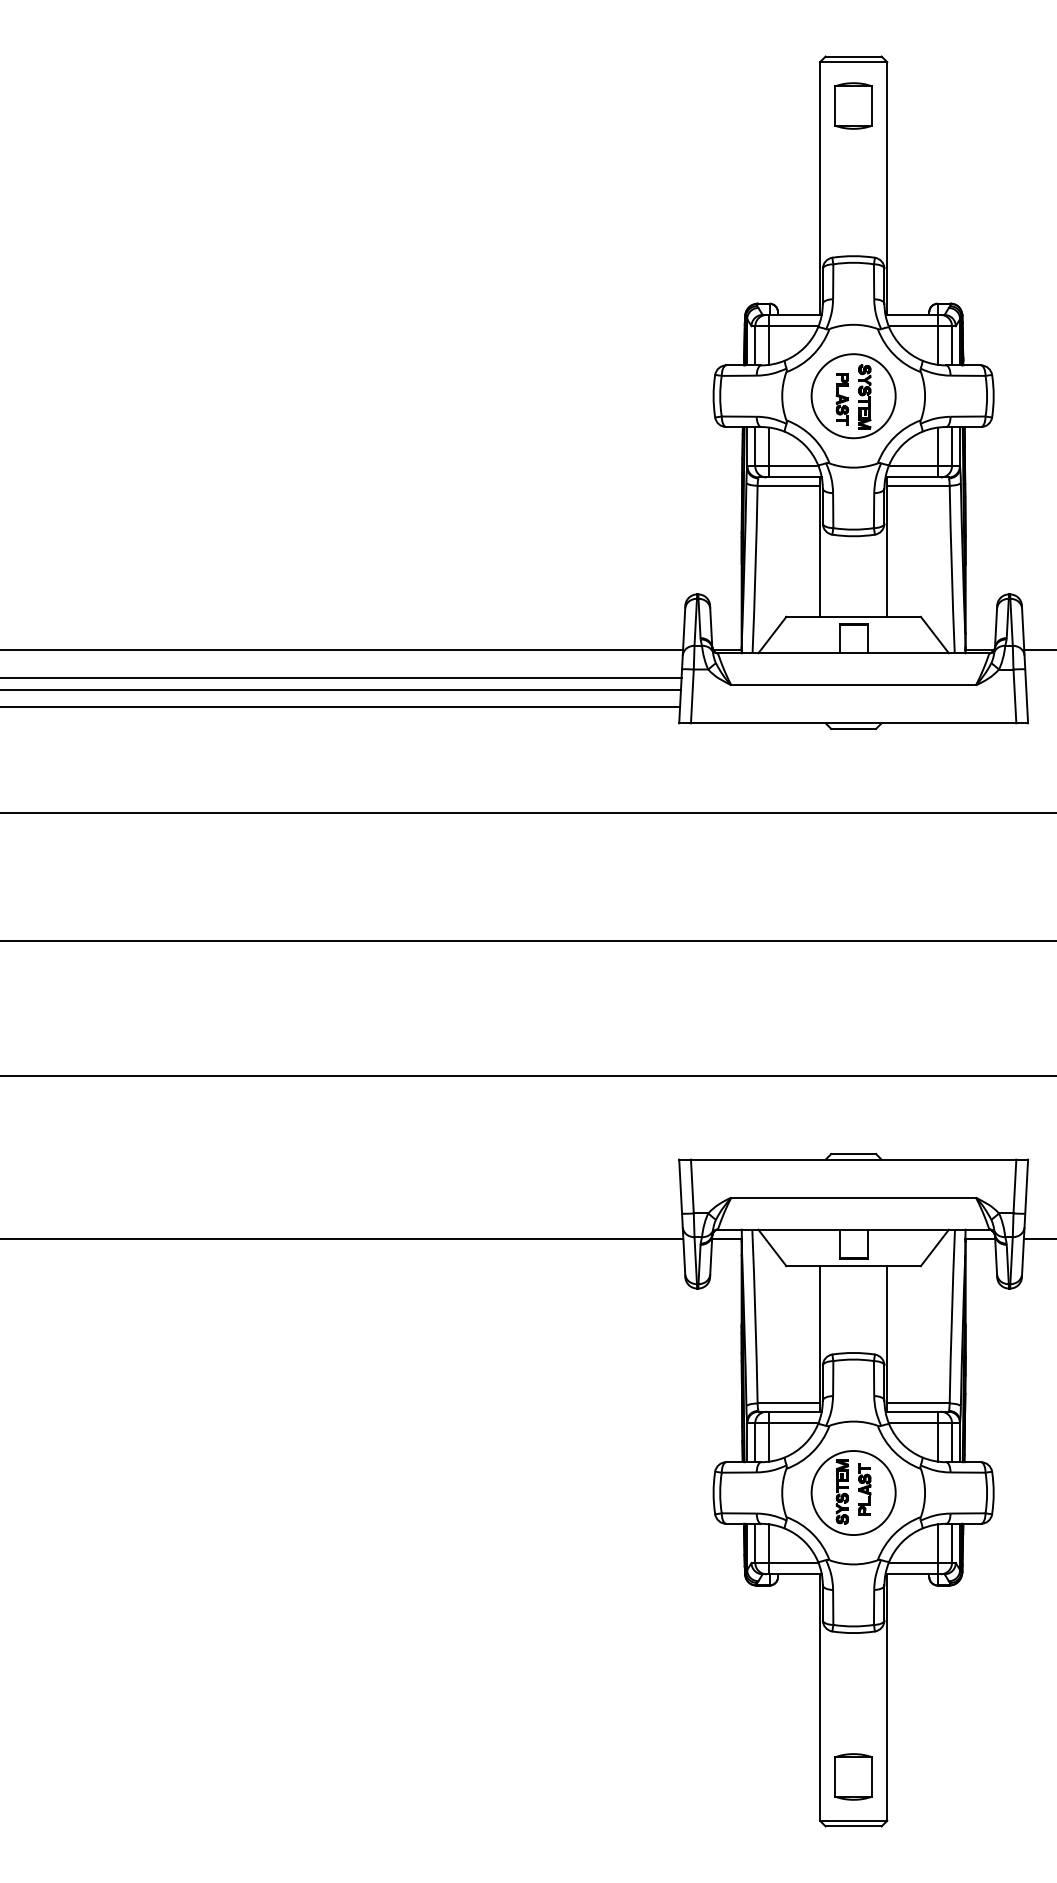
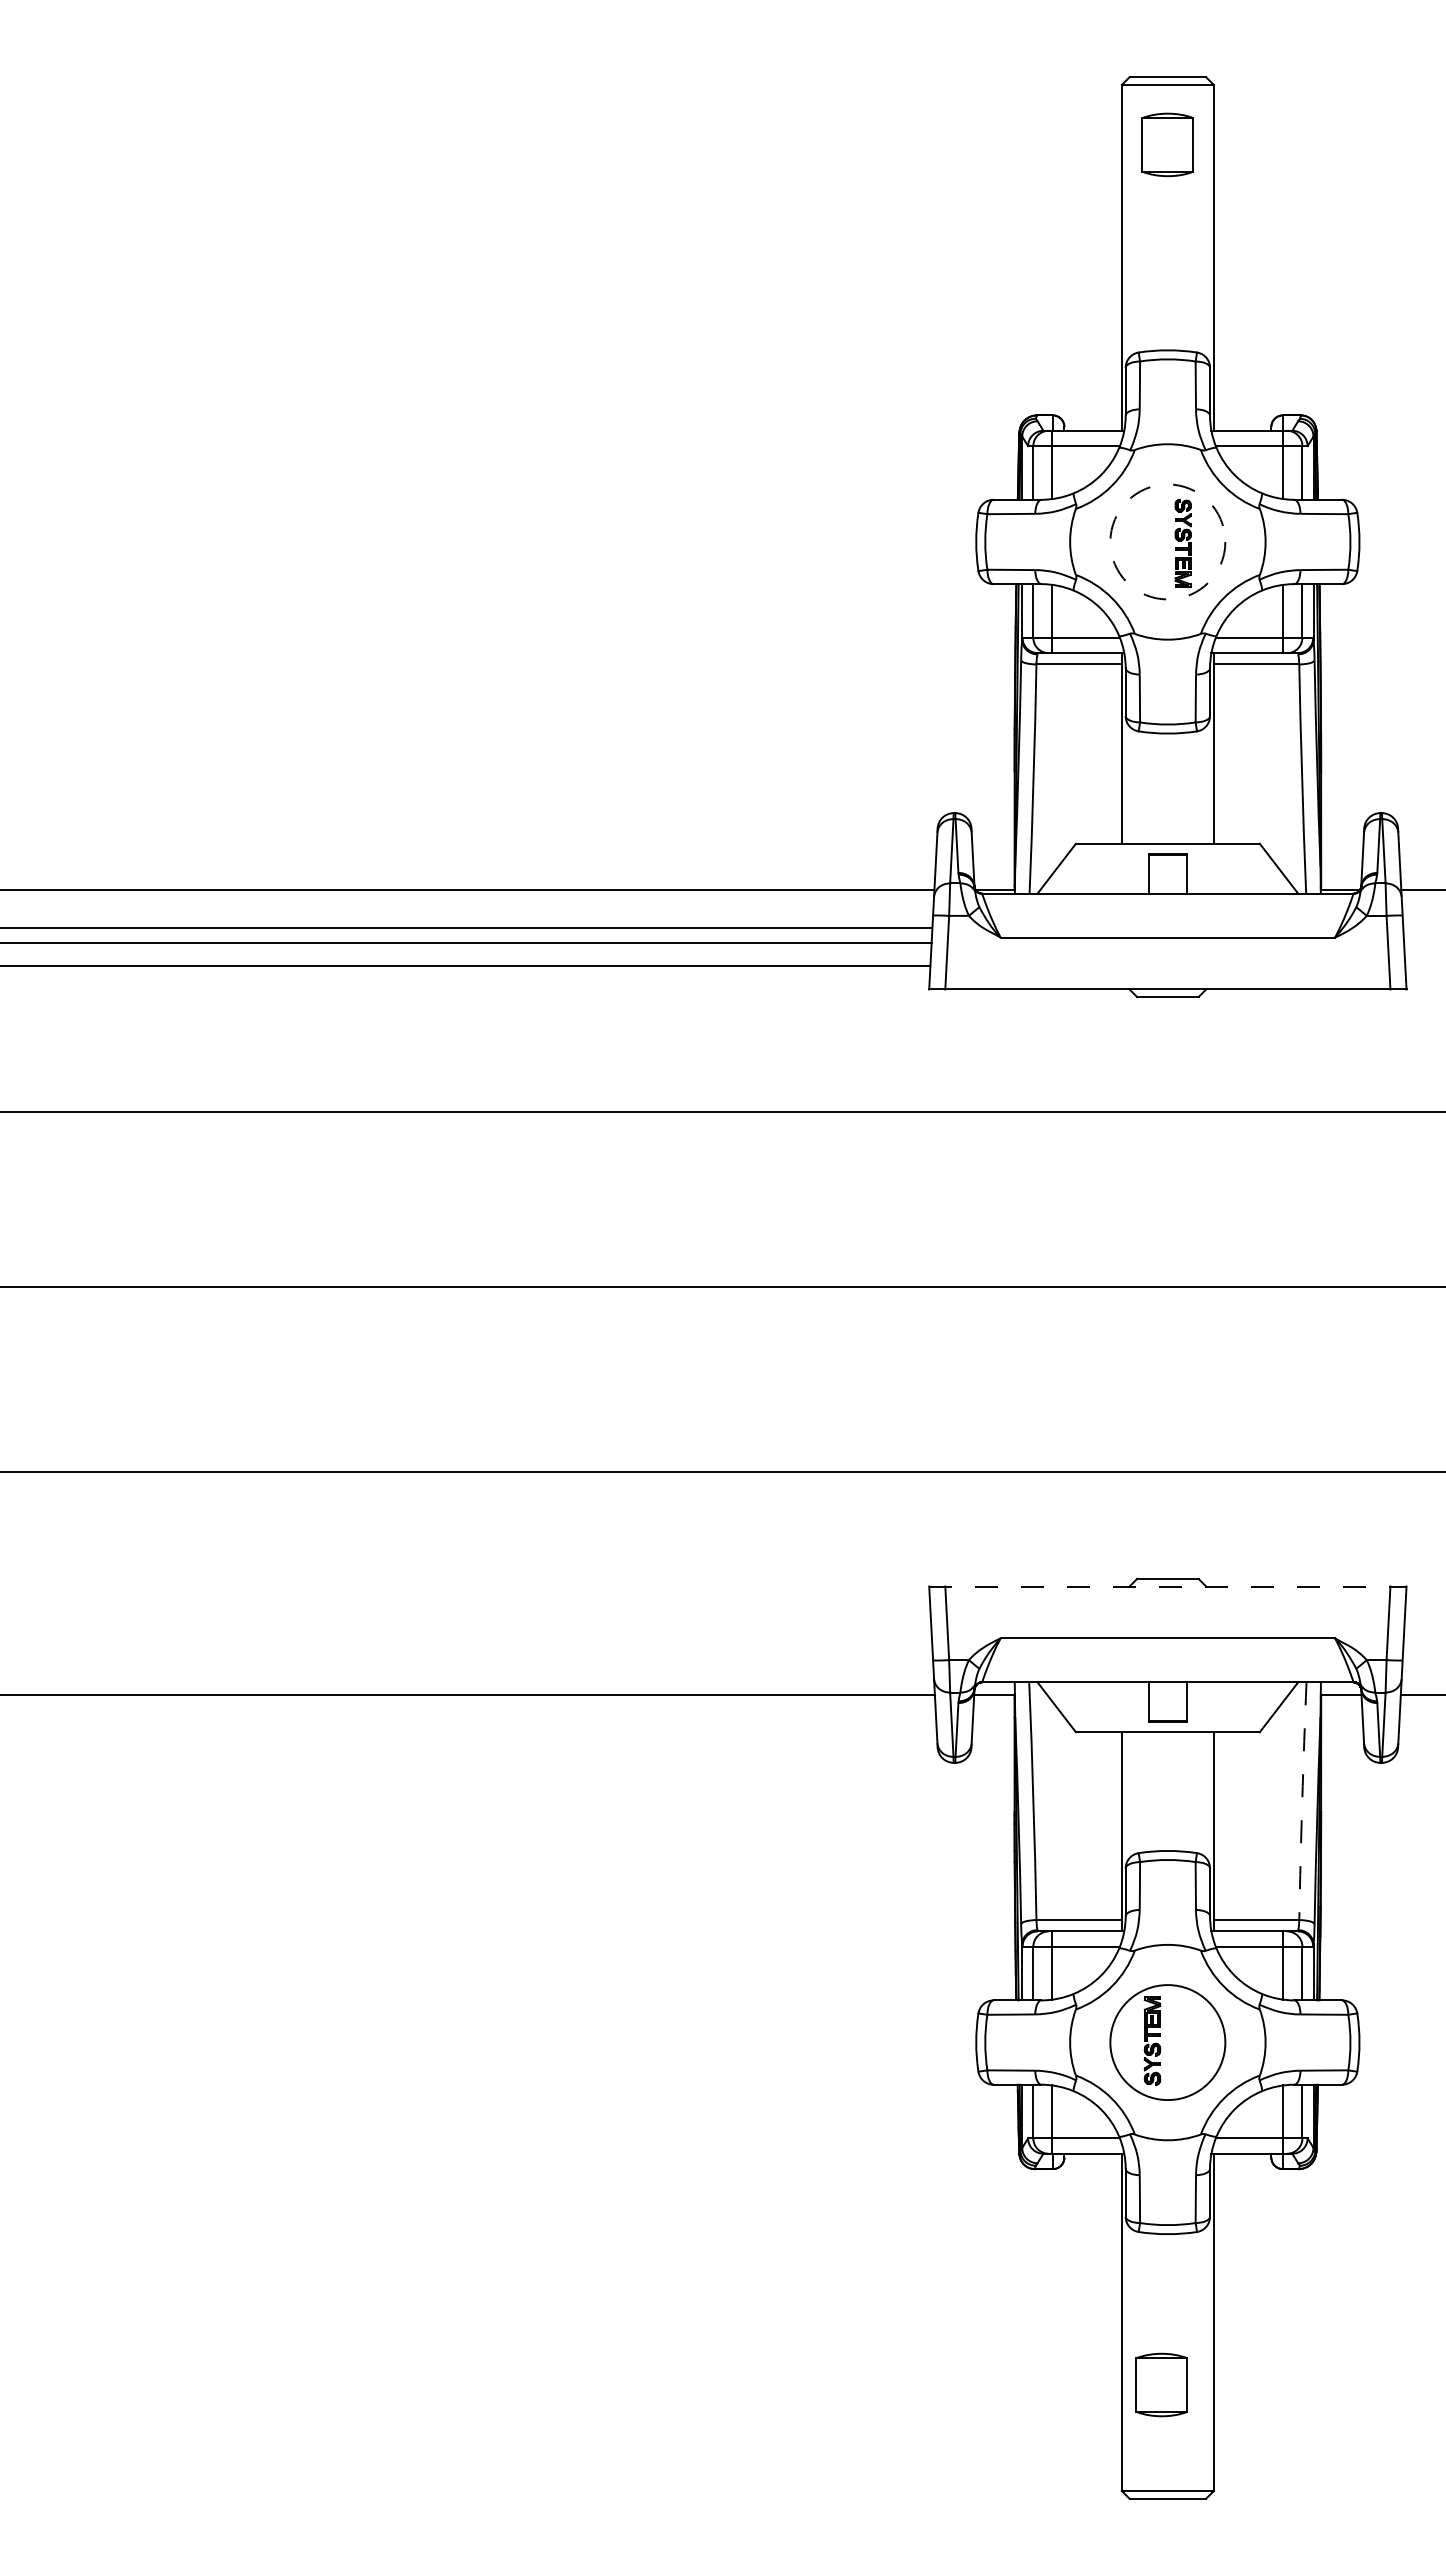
circle: (853, 395) -> (1167, 541), solid -> dashed
part: (842, 399) -> (1152, 546), removed
line: (853, 1159) -> (1167, 1586), solid -> dashed
arc: (952, 1316) -> (1302, 1801), solid -> dashed
part: (864, 1489) -> (1182, 2037), removed
part: (853, 1776) -> (1161, 2384), moved

